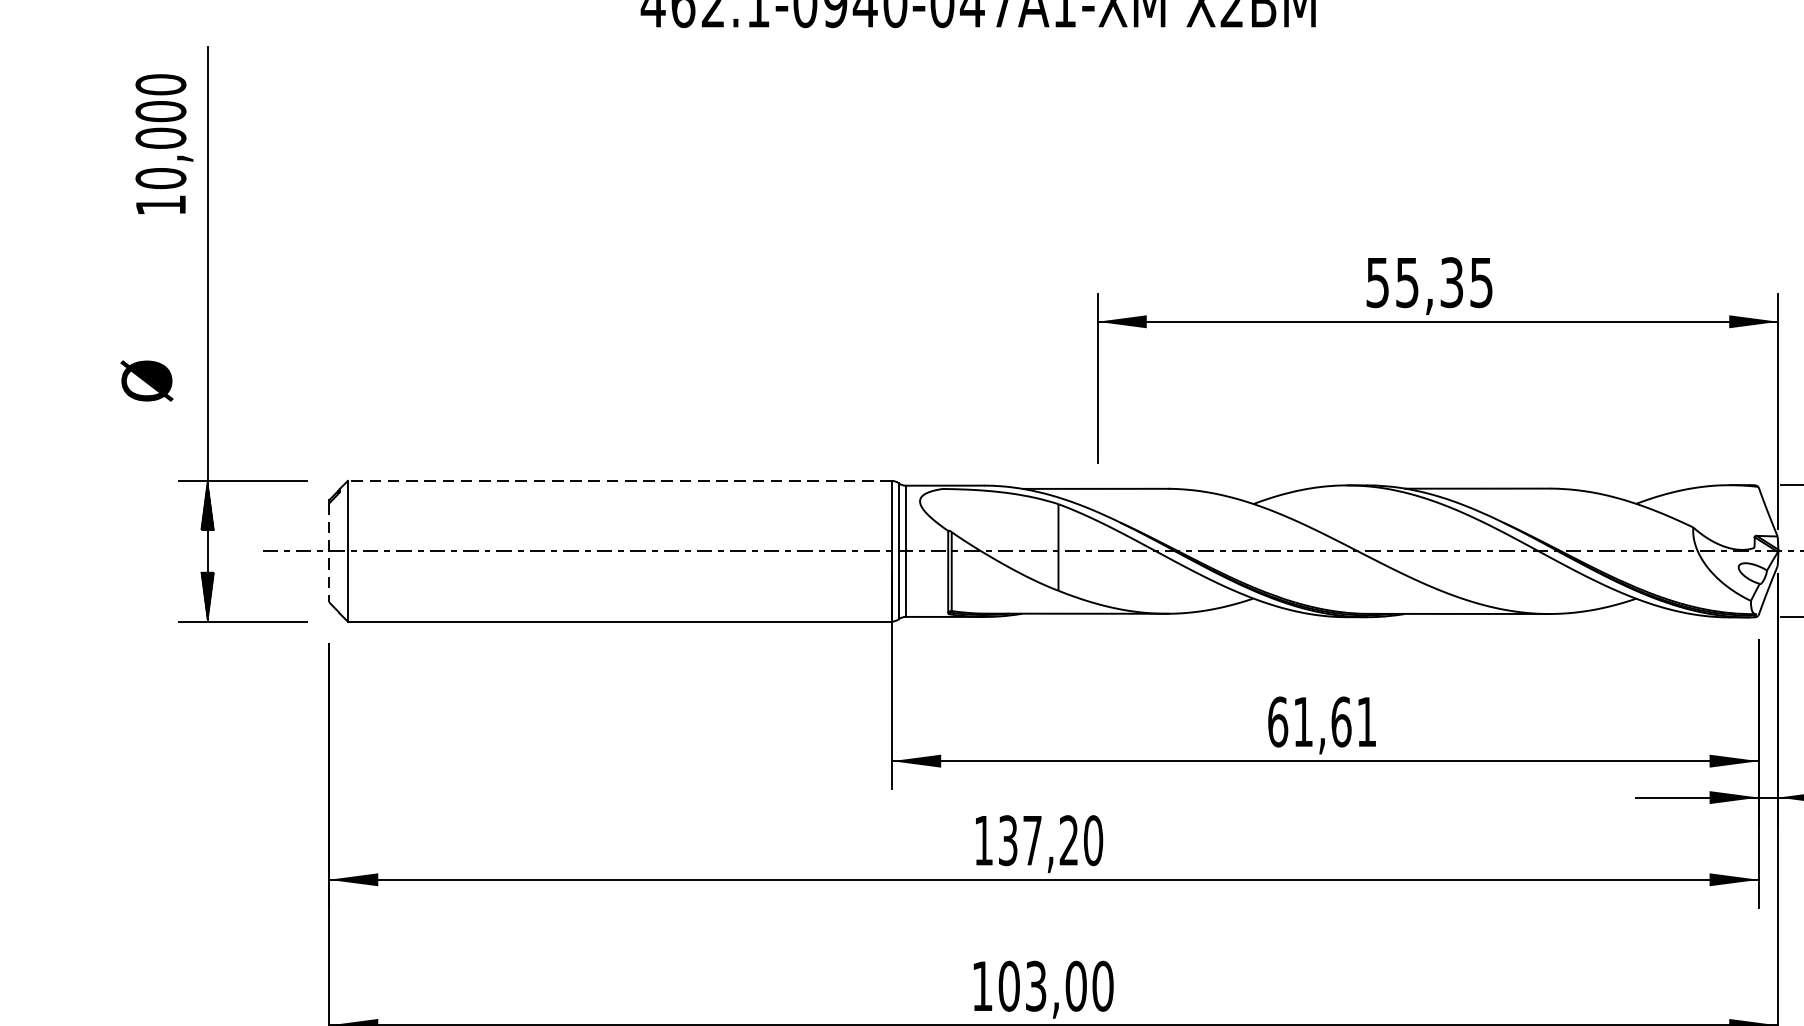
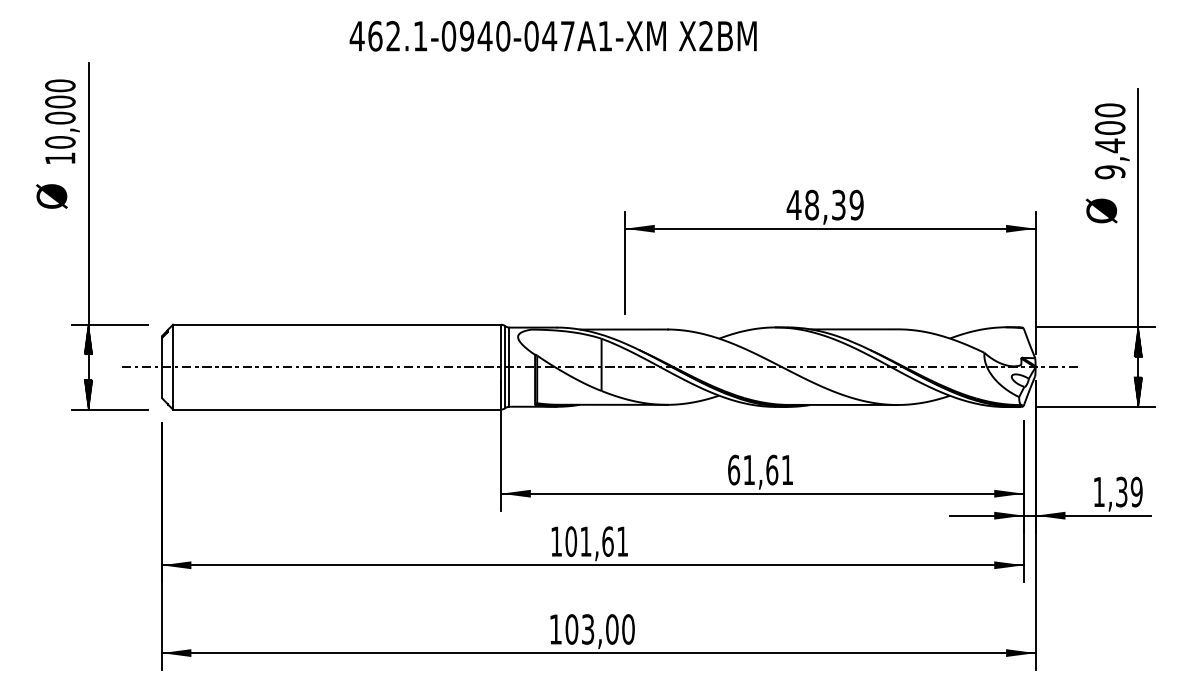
text: (1428, 281) -> (824, 204), 55,35 -> 48,39
text: (146, 381) -> (51, 196), moved
line: (618, 480) -> (336, 324), dashed -> solid
line: (328, 553) -> (161, 368), dashed -> solid
text: (1050, 840) -> (596, 541), 137,20 -> 101,61

